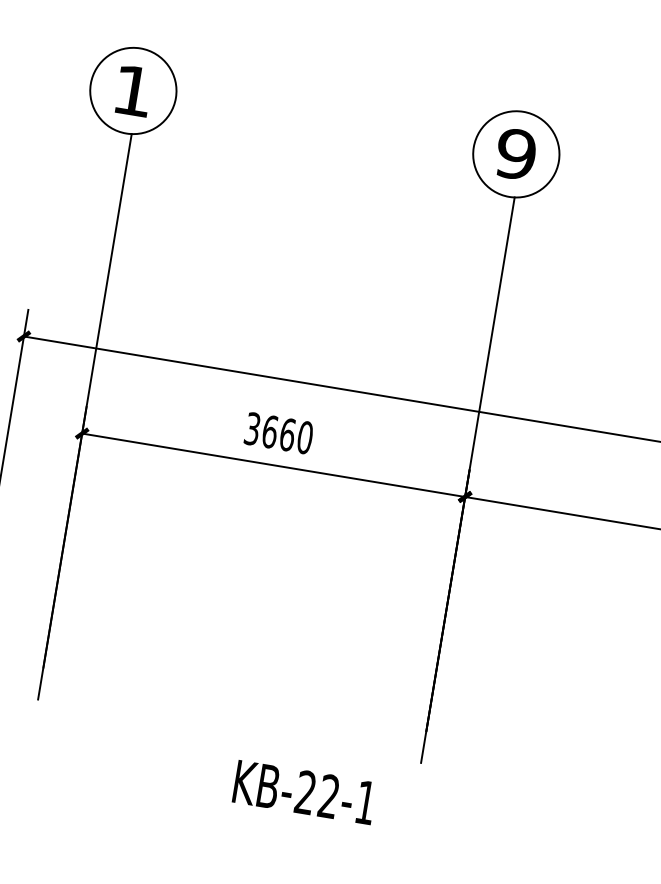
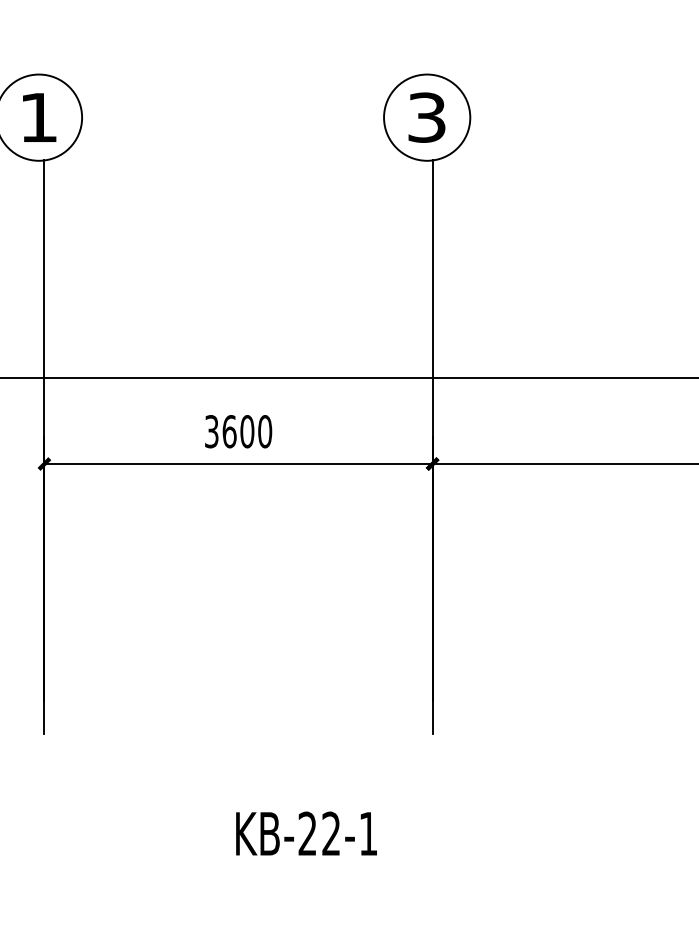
text: (515, 154) -> (426, 117), 9 -> 3
text: (287, 434) -> (247, 431), 3660 -> 3600
text: (304, 792) -> (306, 833), moved

